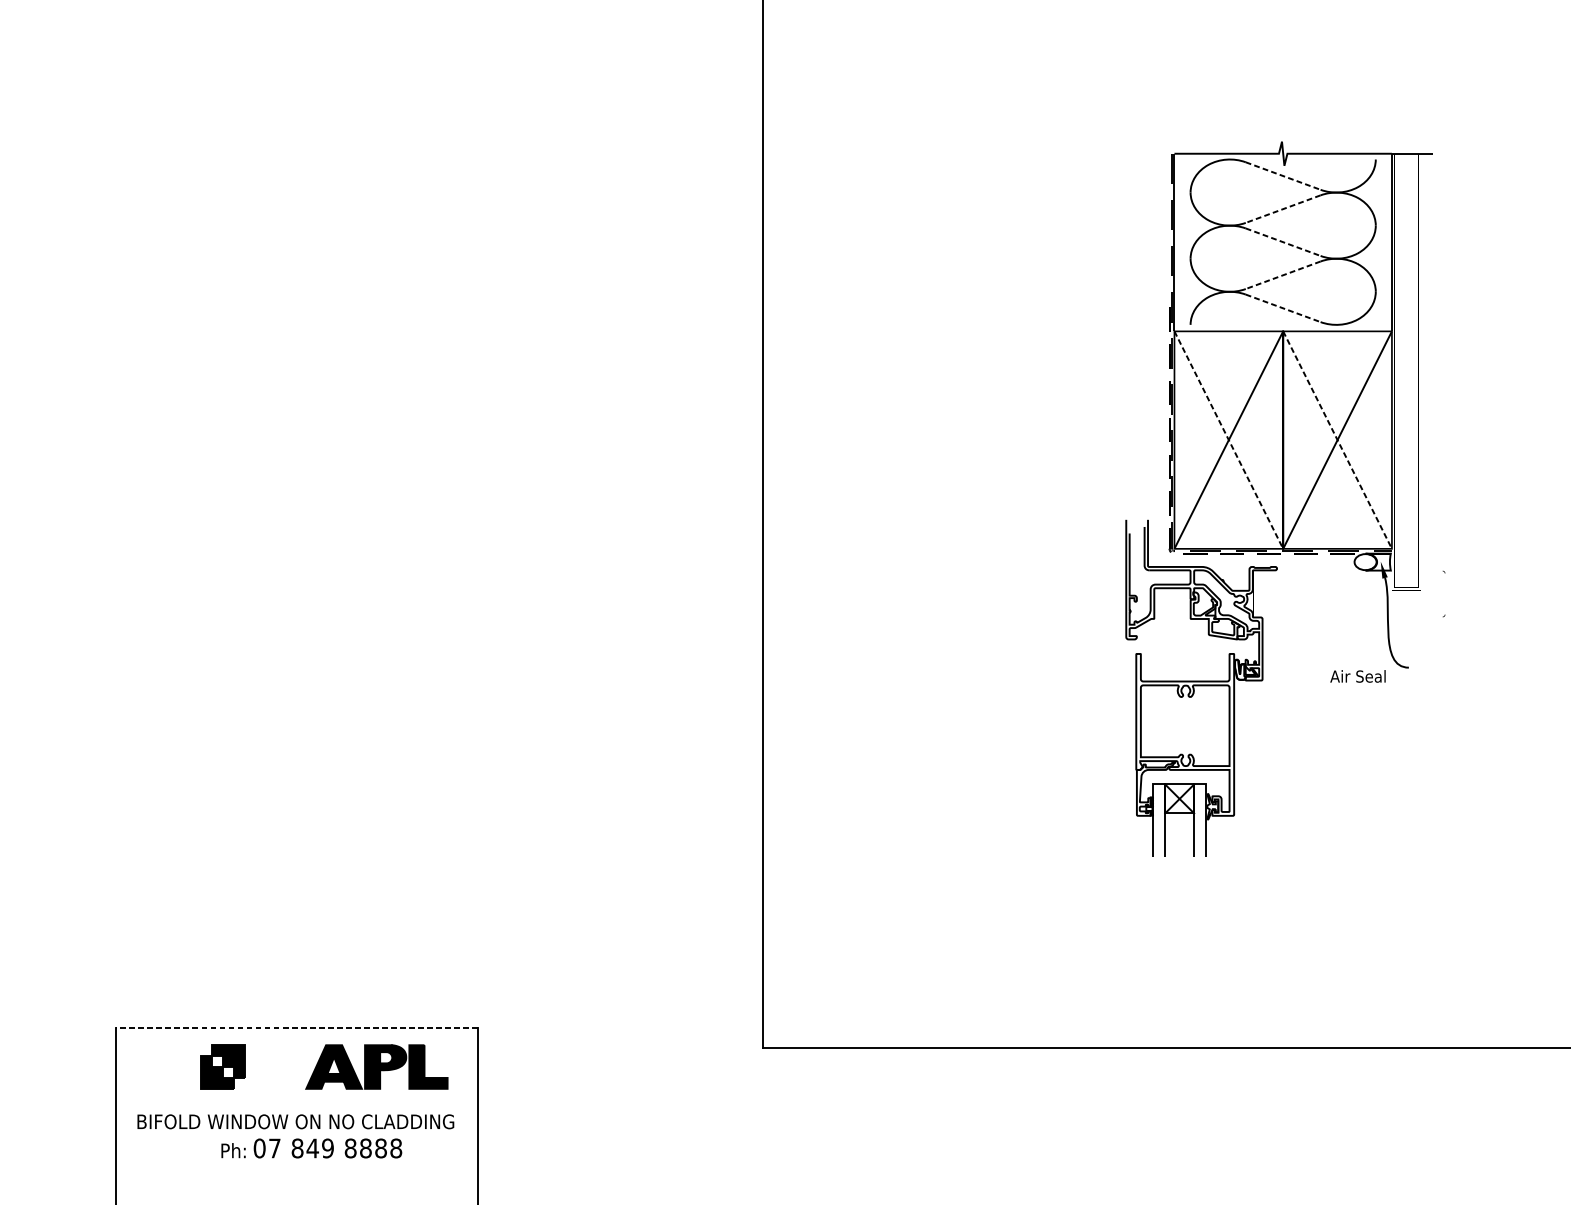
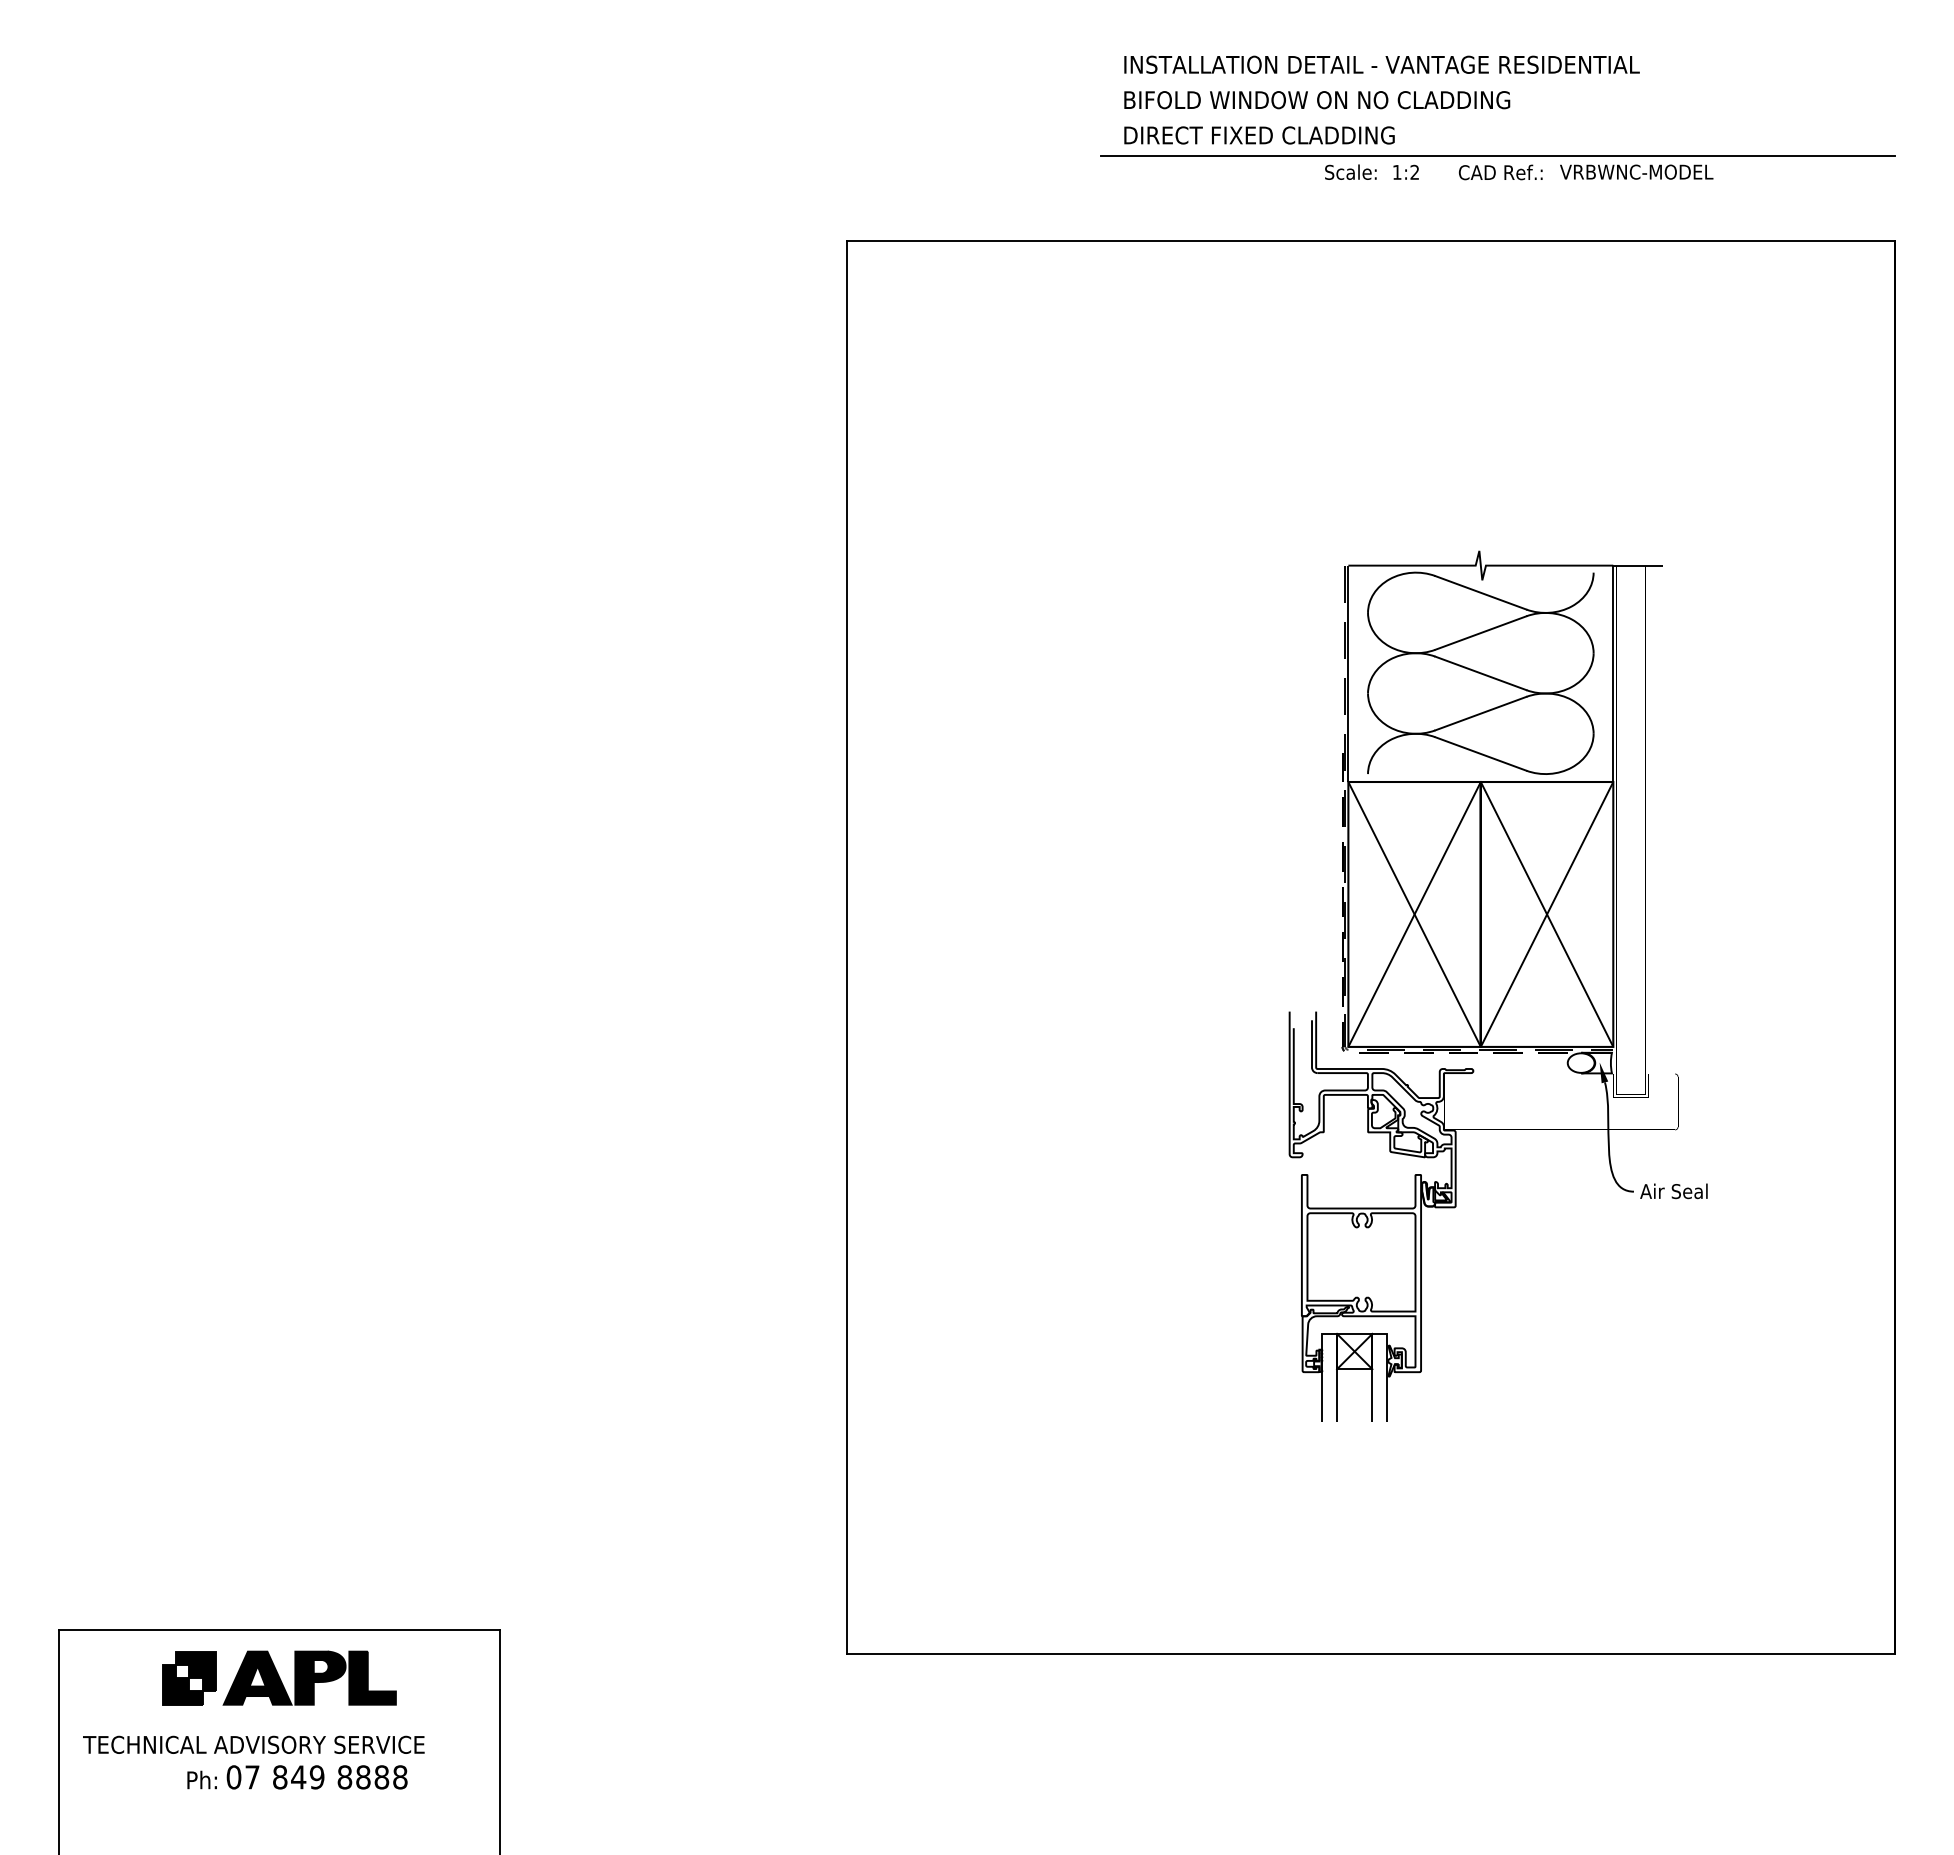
line: (1282, 175) -> (1480, 592), dashed -> solid
line: (1282, 209) -> (1480, 633), dashed -> solid
line: (1282, 242) -> (1480, 673), dashed -> solid
line: (1282, 275) -> (1480, 713), dashed -> solid
line: (1282, 307) -> (1480, 753), dashed -> solid
line: (1228, 440) -> (1414, 914), dashed -> solid
line: (1337, 440) -> (1547, 914), dashed -> solid
text: (1357, 676) -> (1673, 1191), moved
line: (297, 1027) -> (279, 1630), dashed -> solid
part: (376, 1066) -> (309, 1677), moved
text: (294, 1121) -> (276, 1744), BIFOLD WINDOW ON NO CLADDING -> TECHNICAL ADVISORY SERVICE

